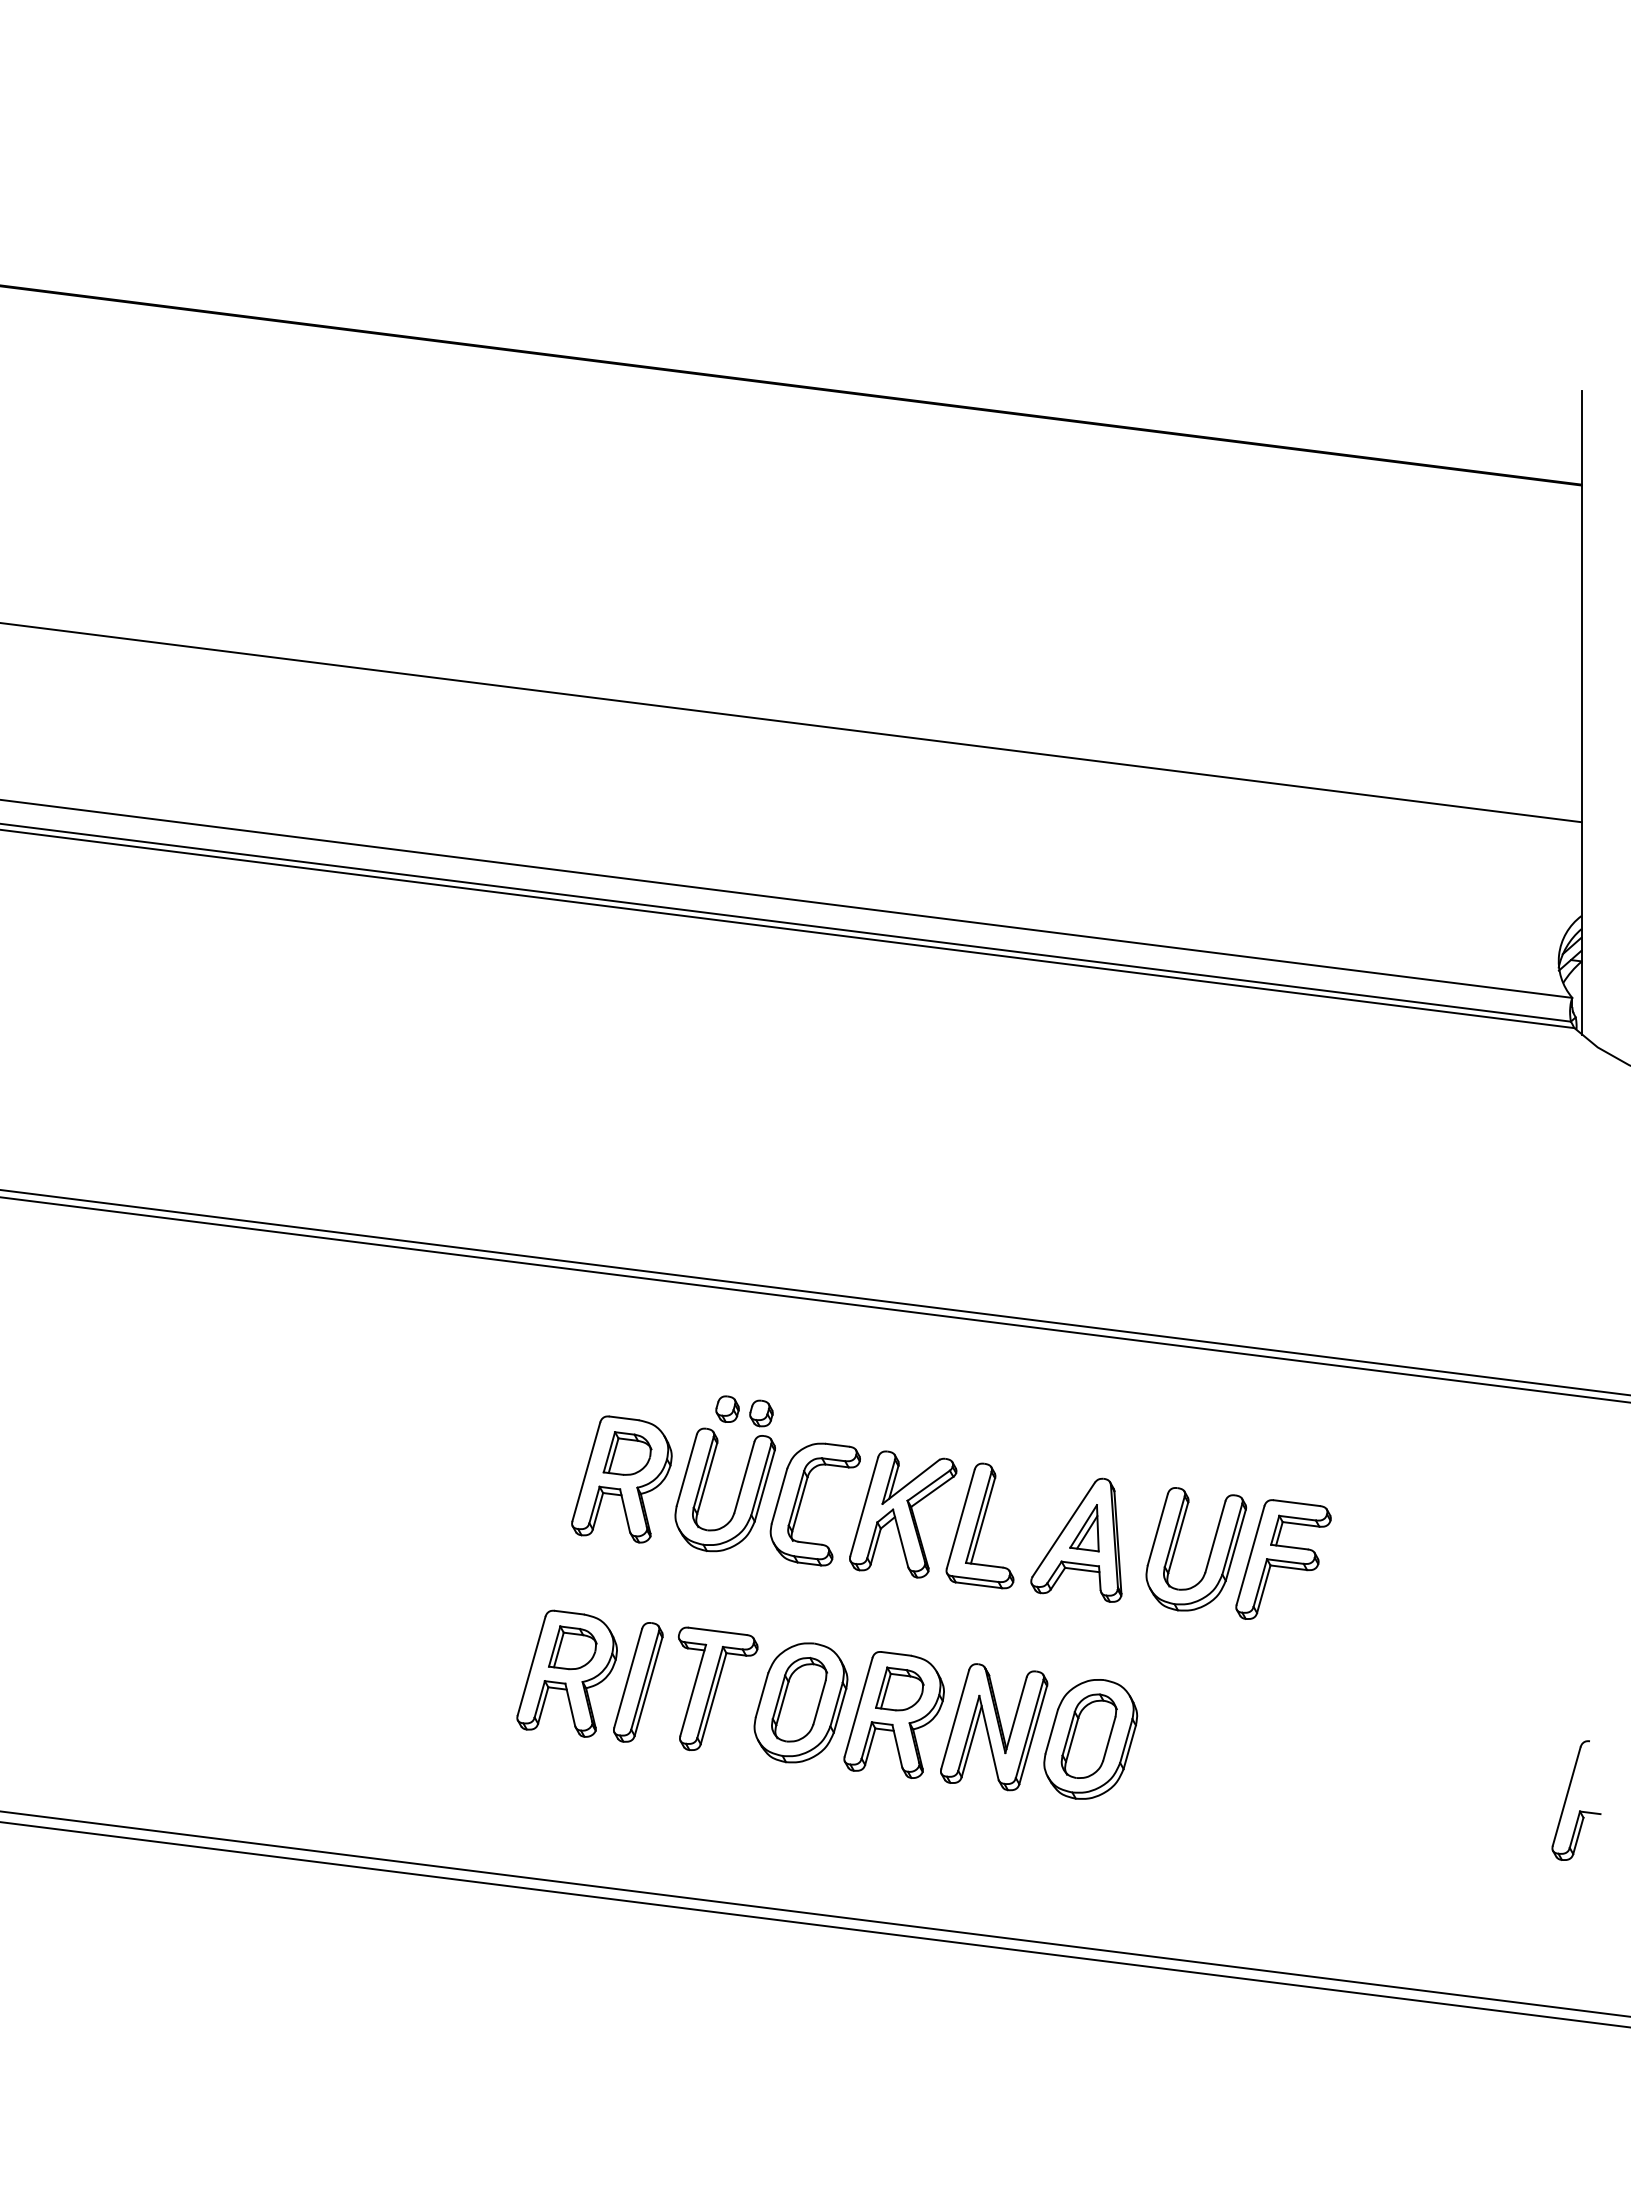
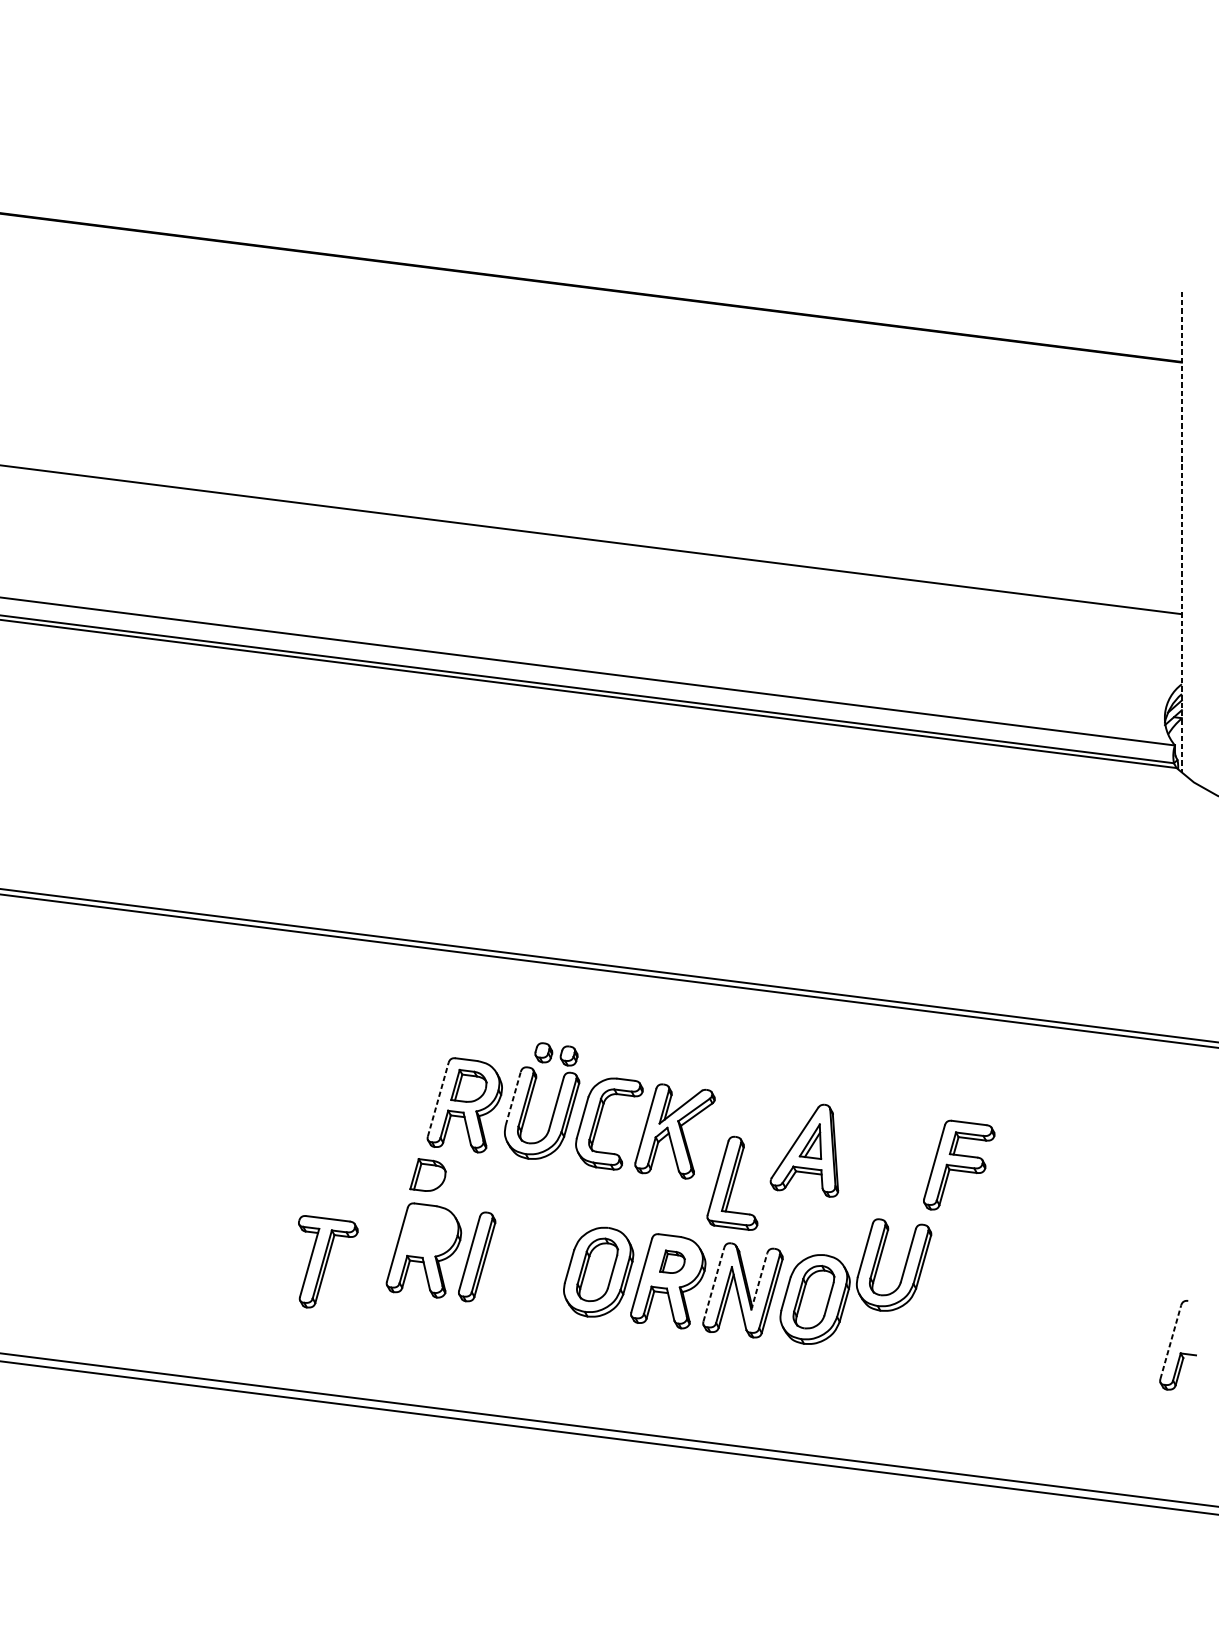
line: (1581, 713) -> (1181, 532), solid -> dashed
line: (686, 1470) -> (513, 1098), solid -> dashed
line: (586, 1471) -> (438, 1099), solid -> dashed
part: (979, 1525) -> (732, 1183), moved
part: (1209, 1553) -> (903, 1268), moved
part: (572, 1647) -> (427, 1174), moved
part: (718, 1688) -> (328, 1261), moved
part: (899, 1688) -> (672, 1261), size x0.7
line: (1016, 1714) -> (759, 1280), solid -> dashed
line: (955, 1719) -> (714, 1284), solid -> dashed
line: (1566, 1796) -> (1170, 1342), solid -> dashed

